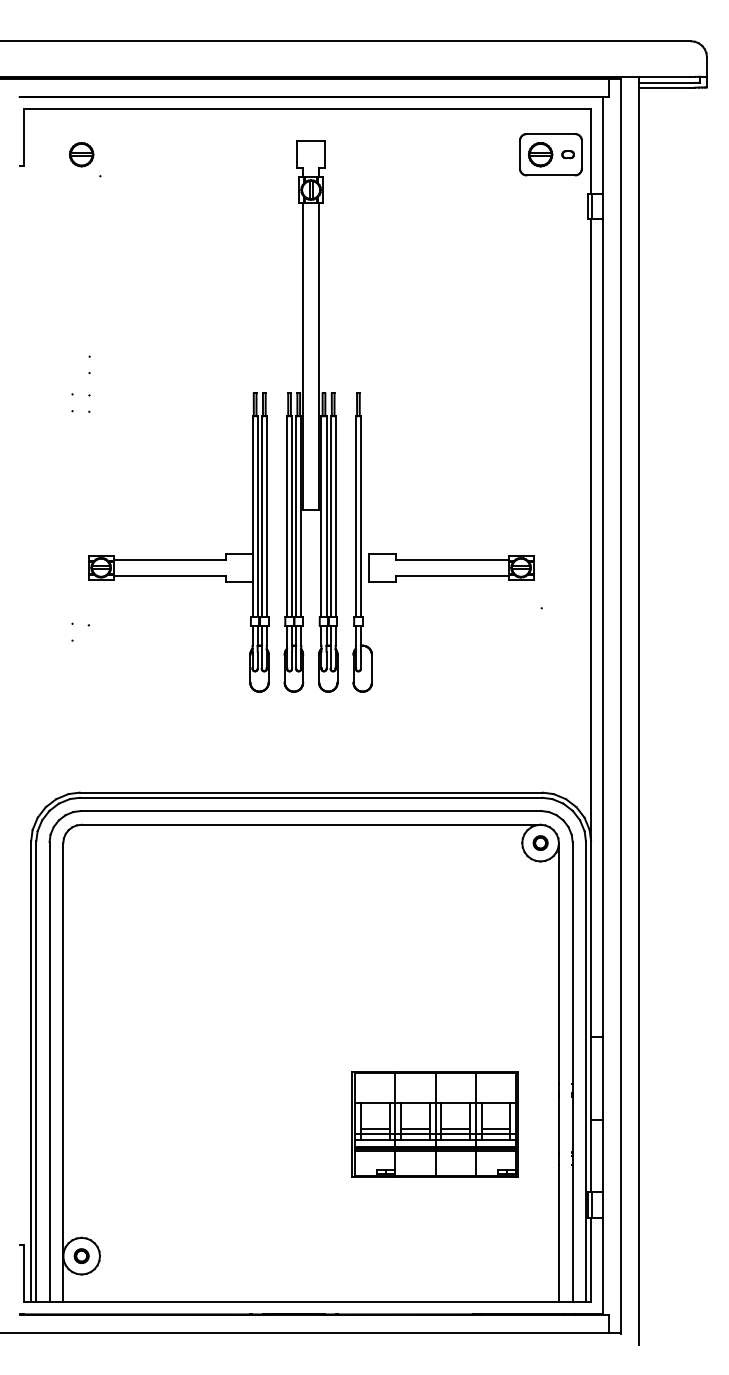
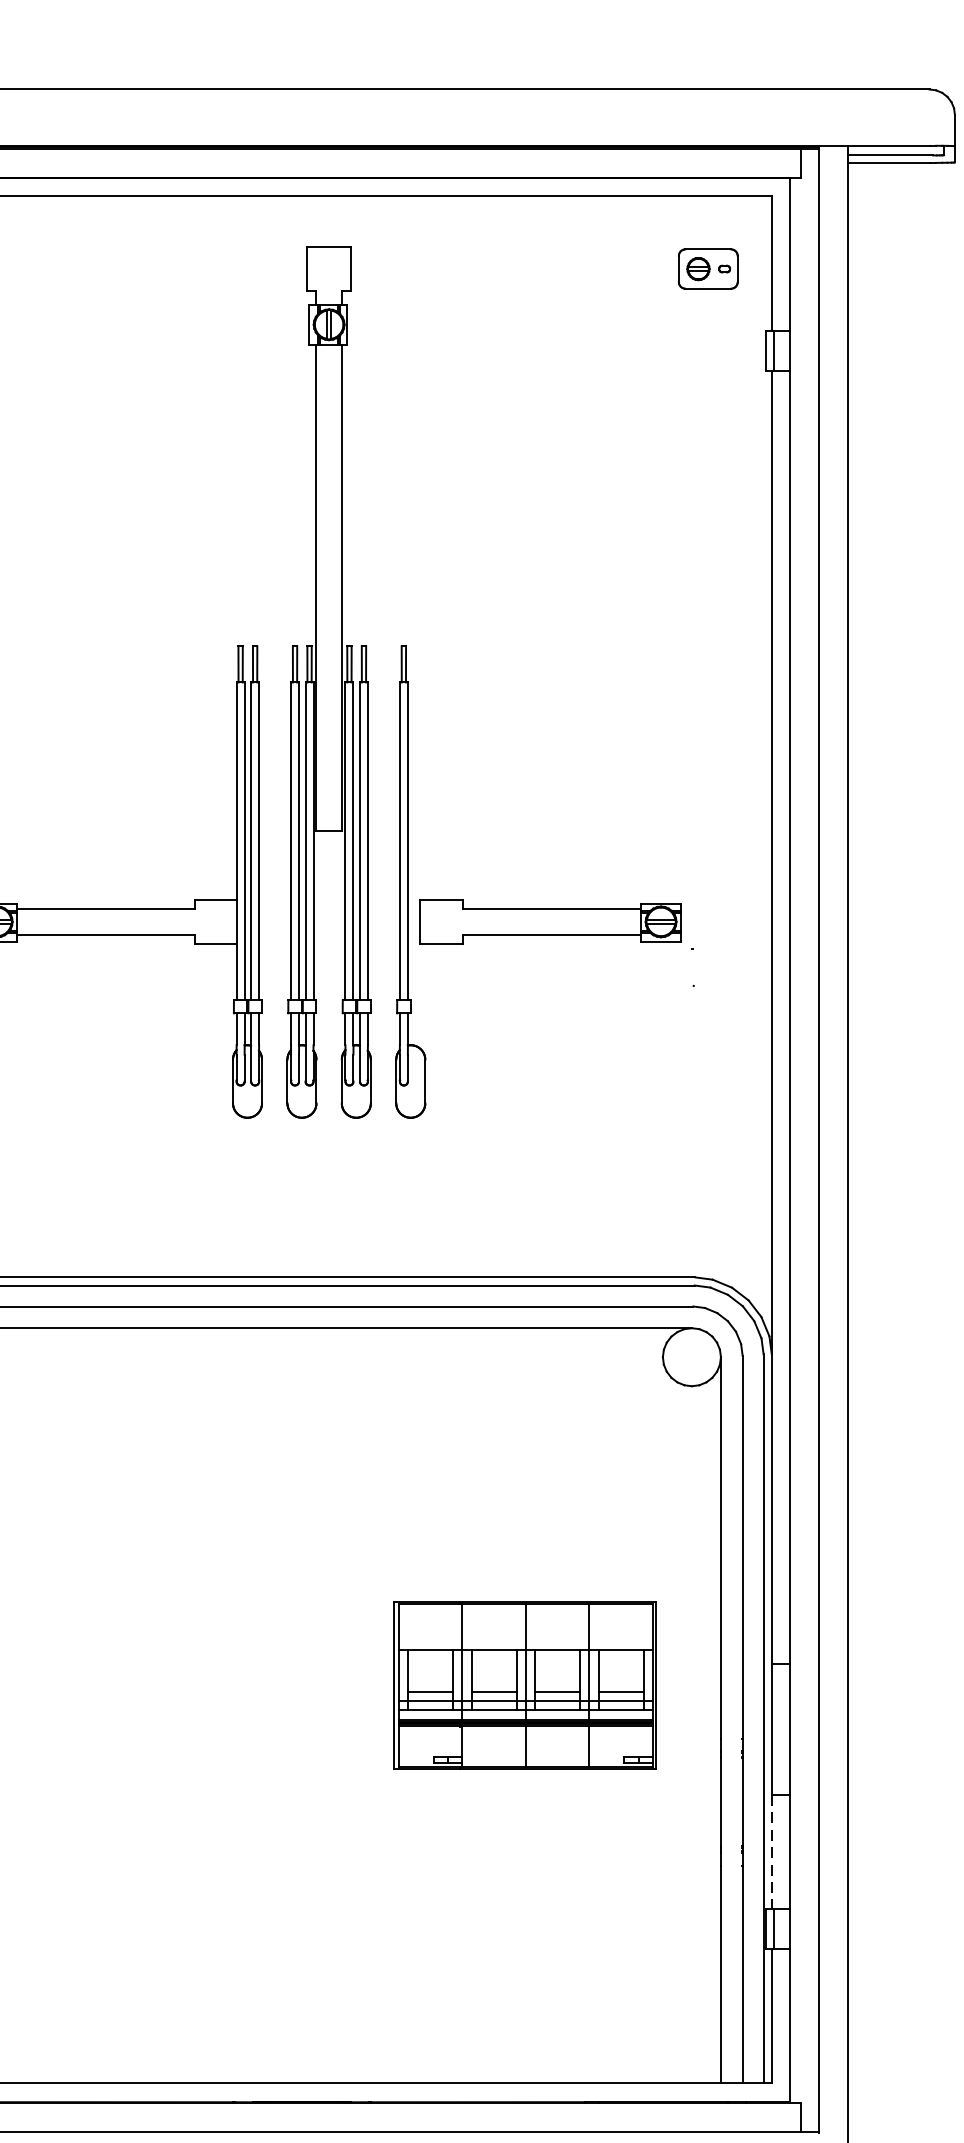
part: (550, 154) -> (707, 268), size x0.6
part: (540, 842) -> (691, 1356), removed
part: (434, 1124) -> (524, 1685), moved
line: (591, 1156) -> (772, 1852), solid -> dashed

